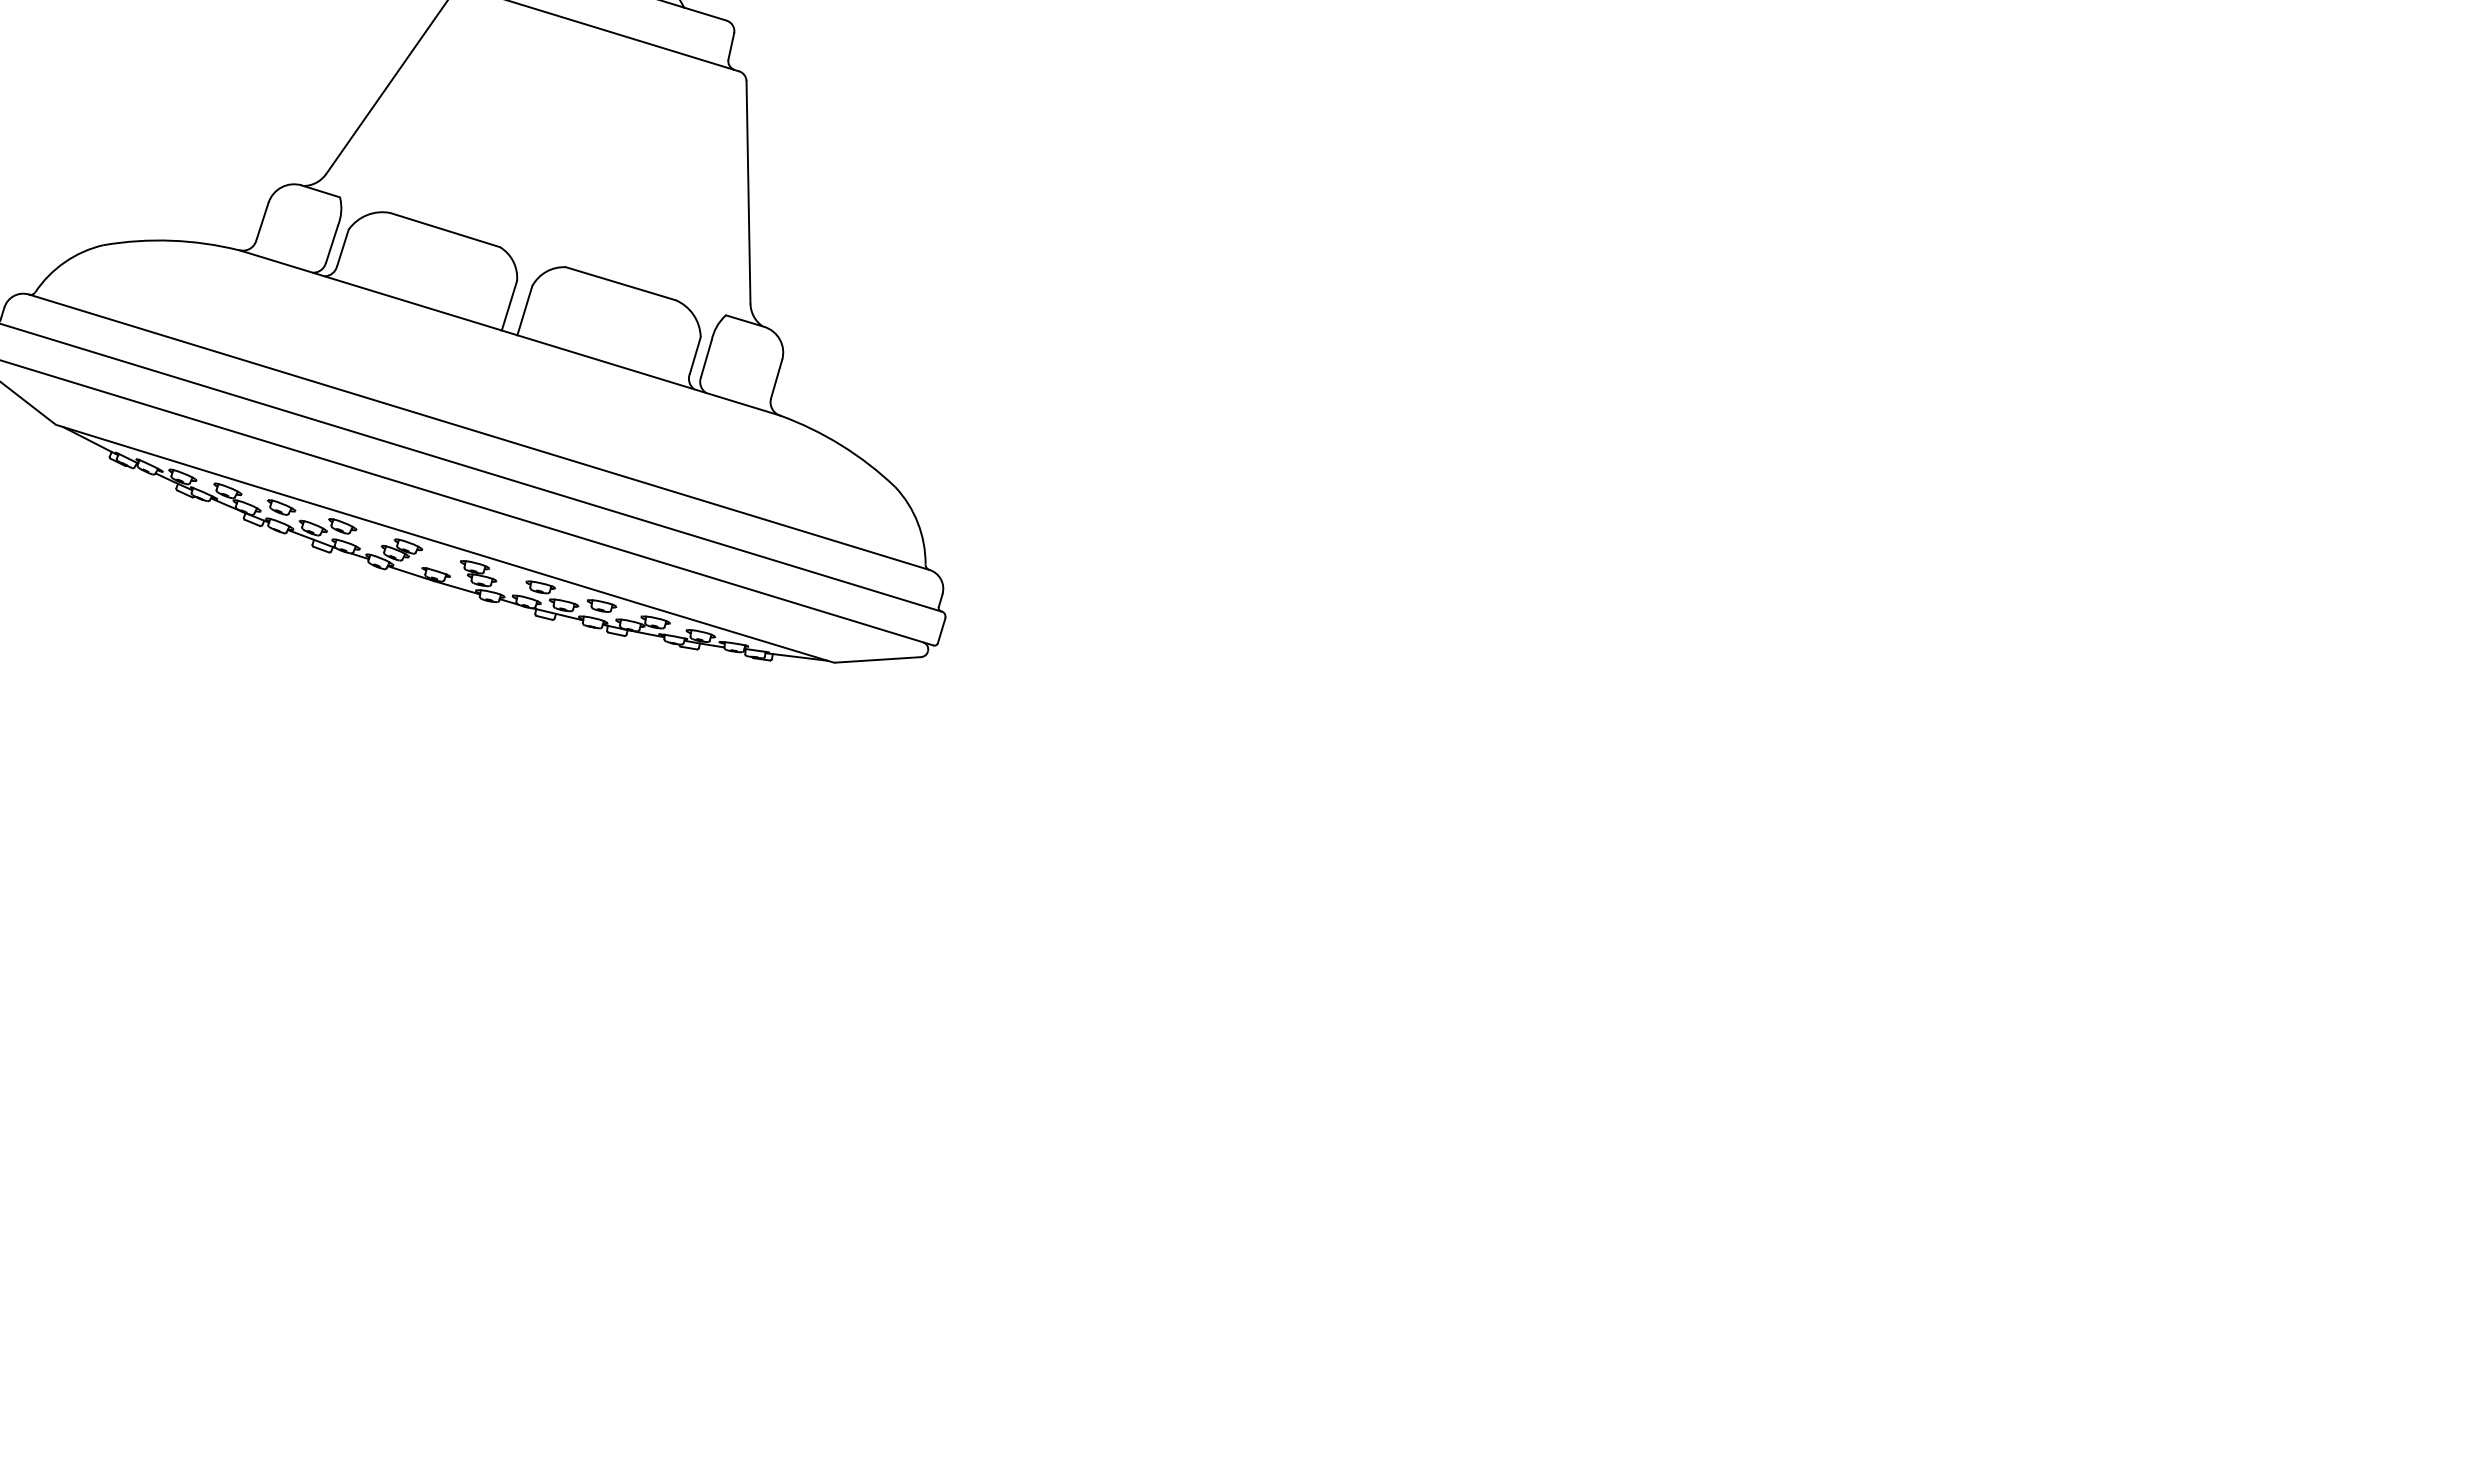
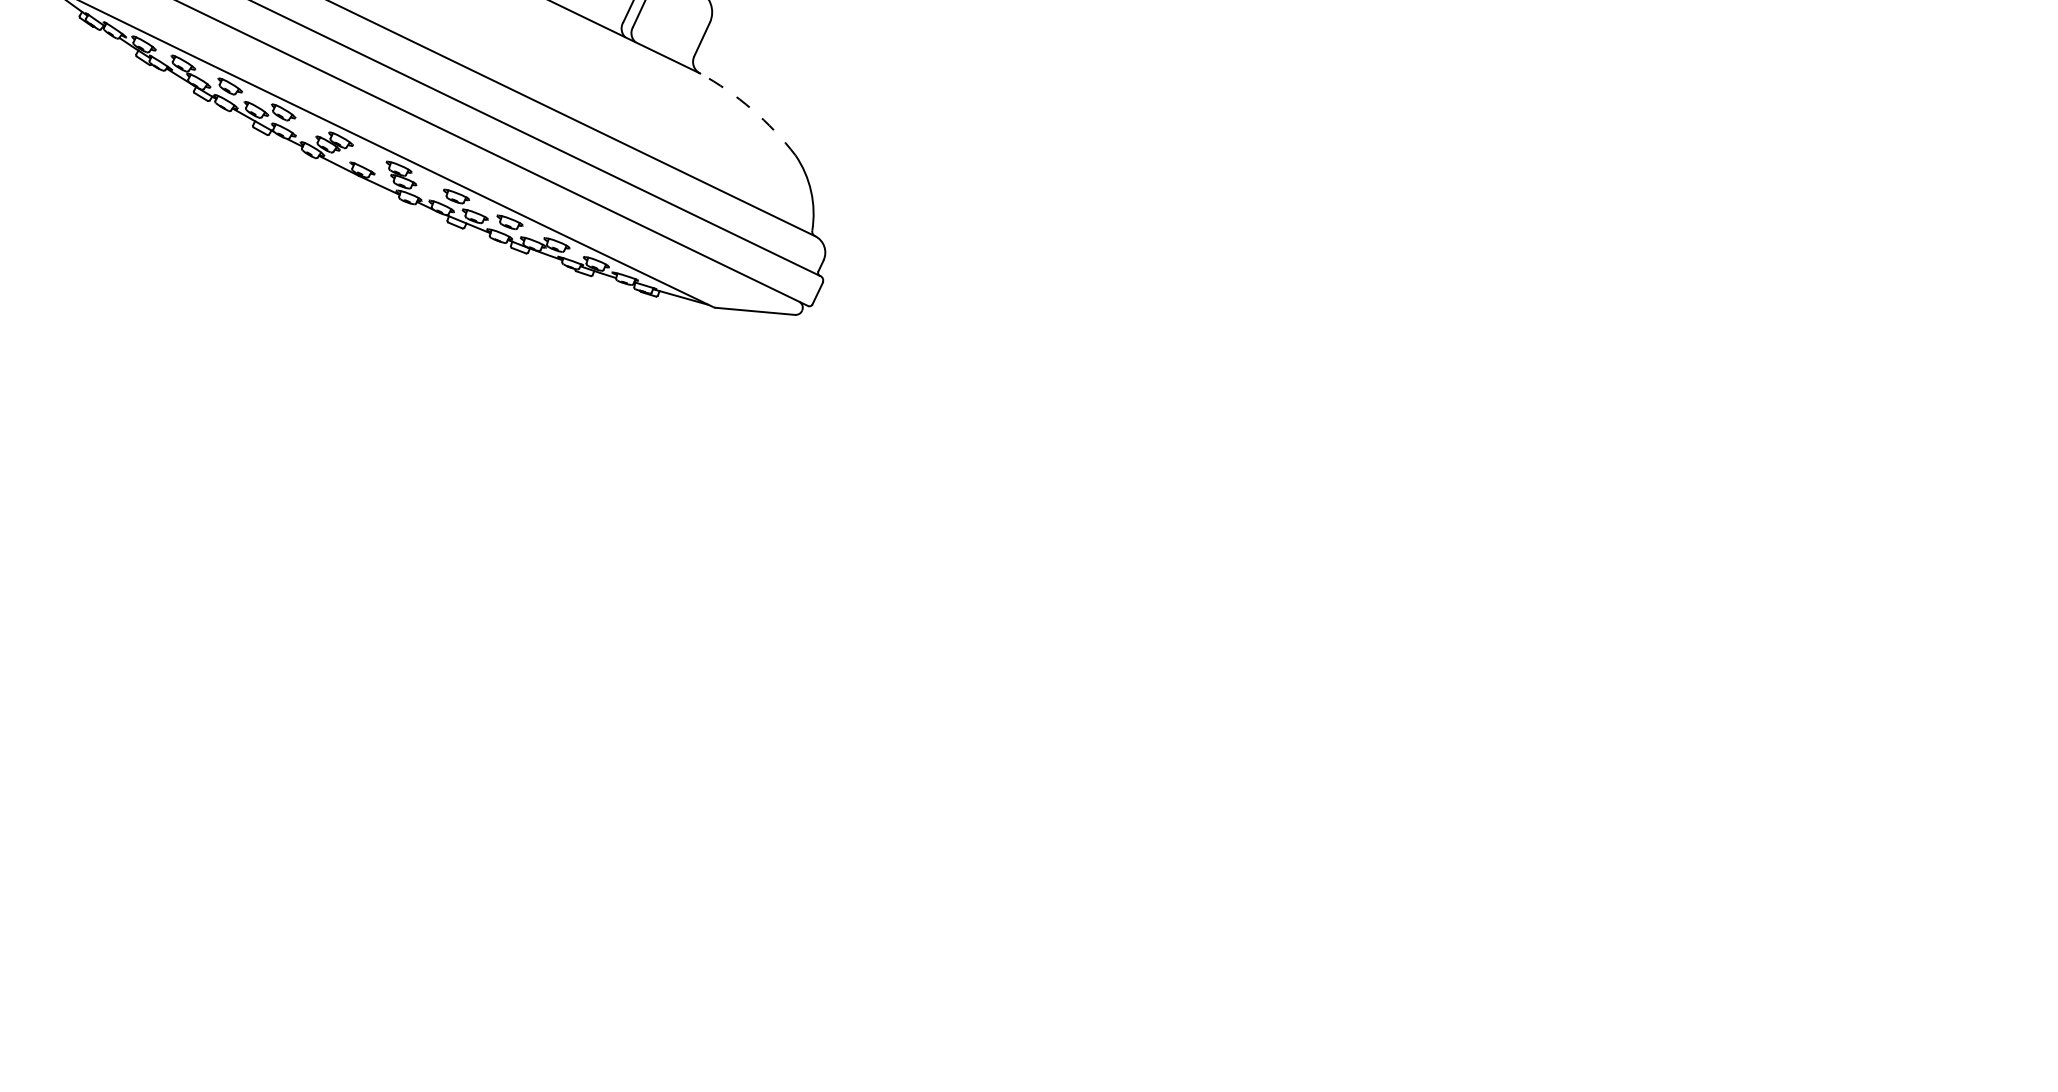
arc: (841, 445) -> (752, 109), solid -> dashed

